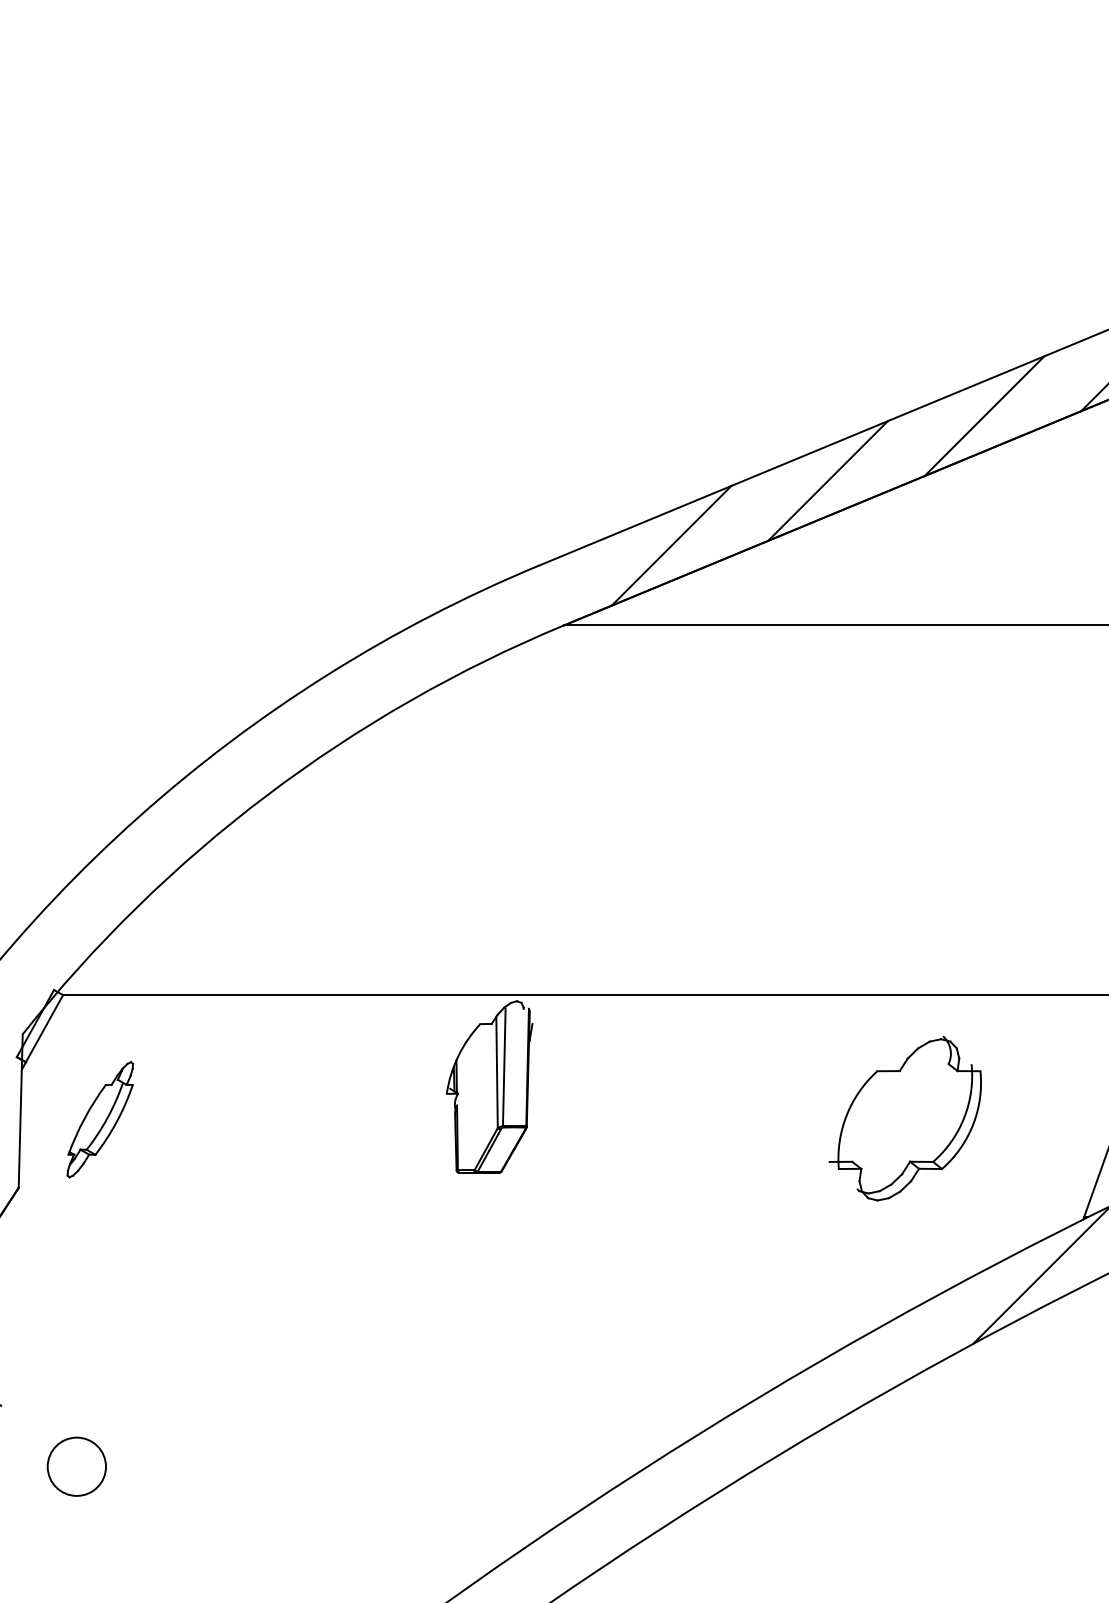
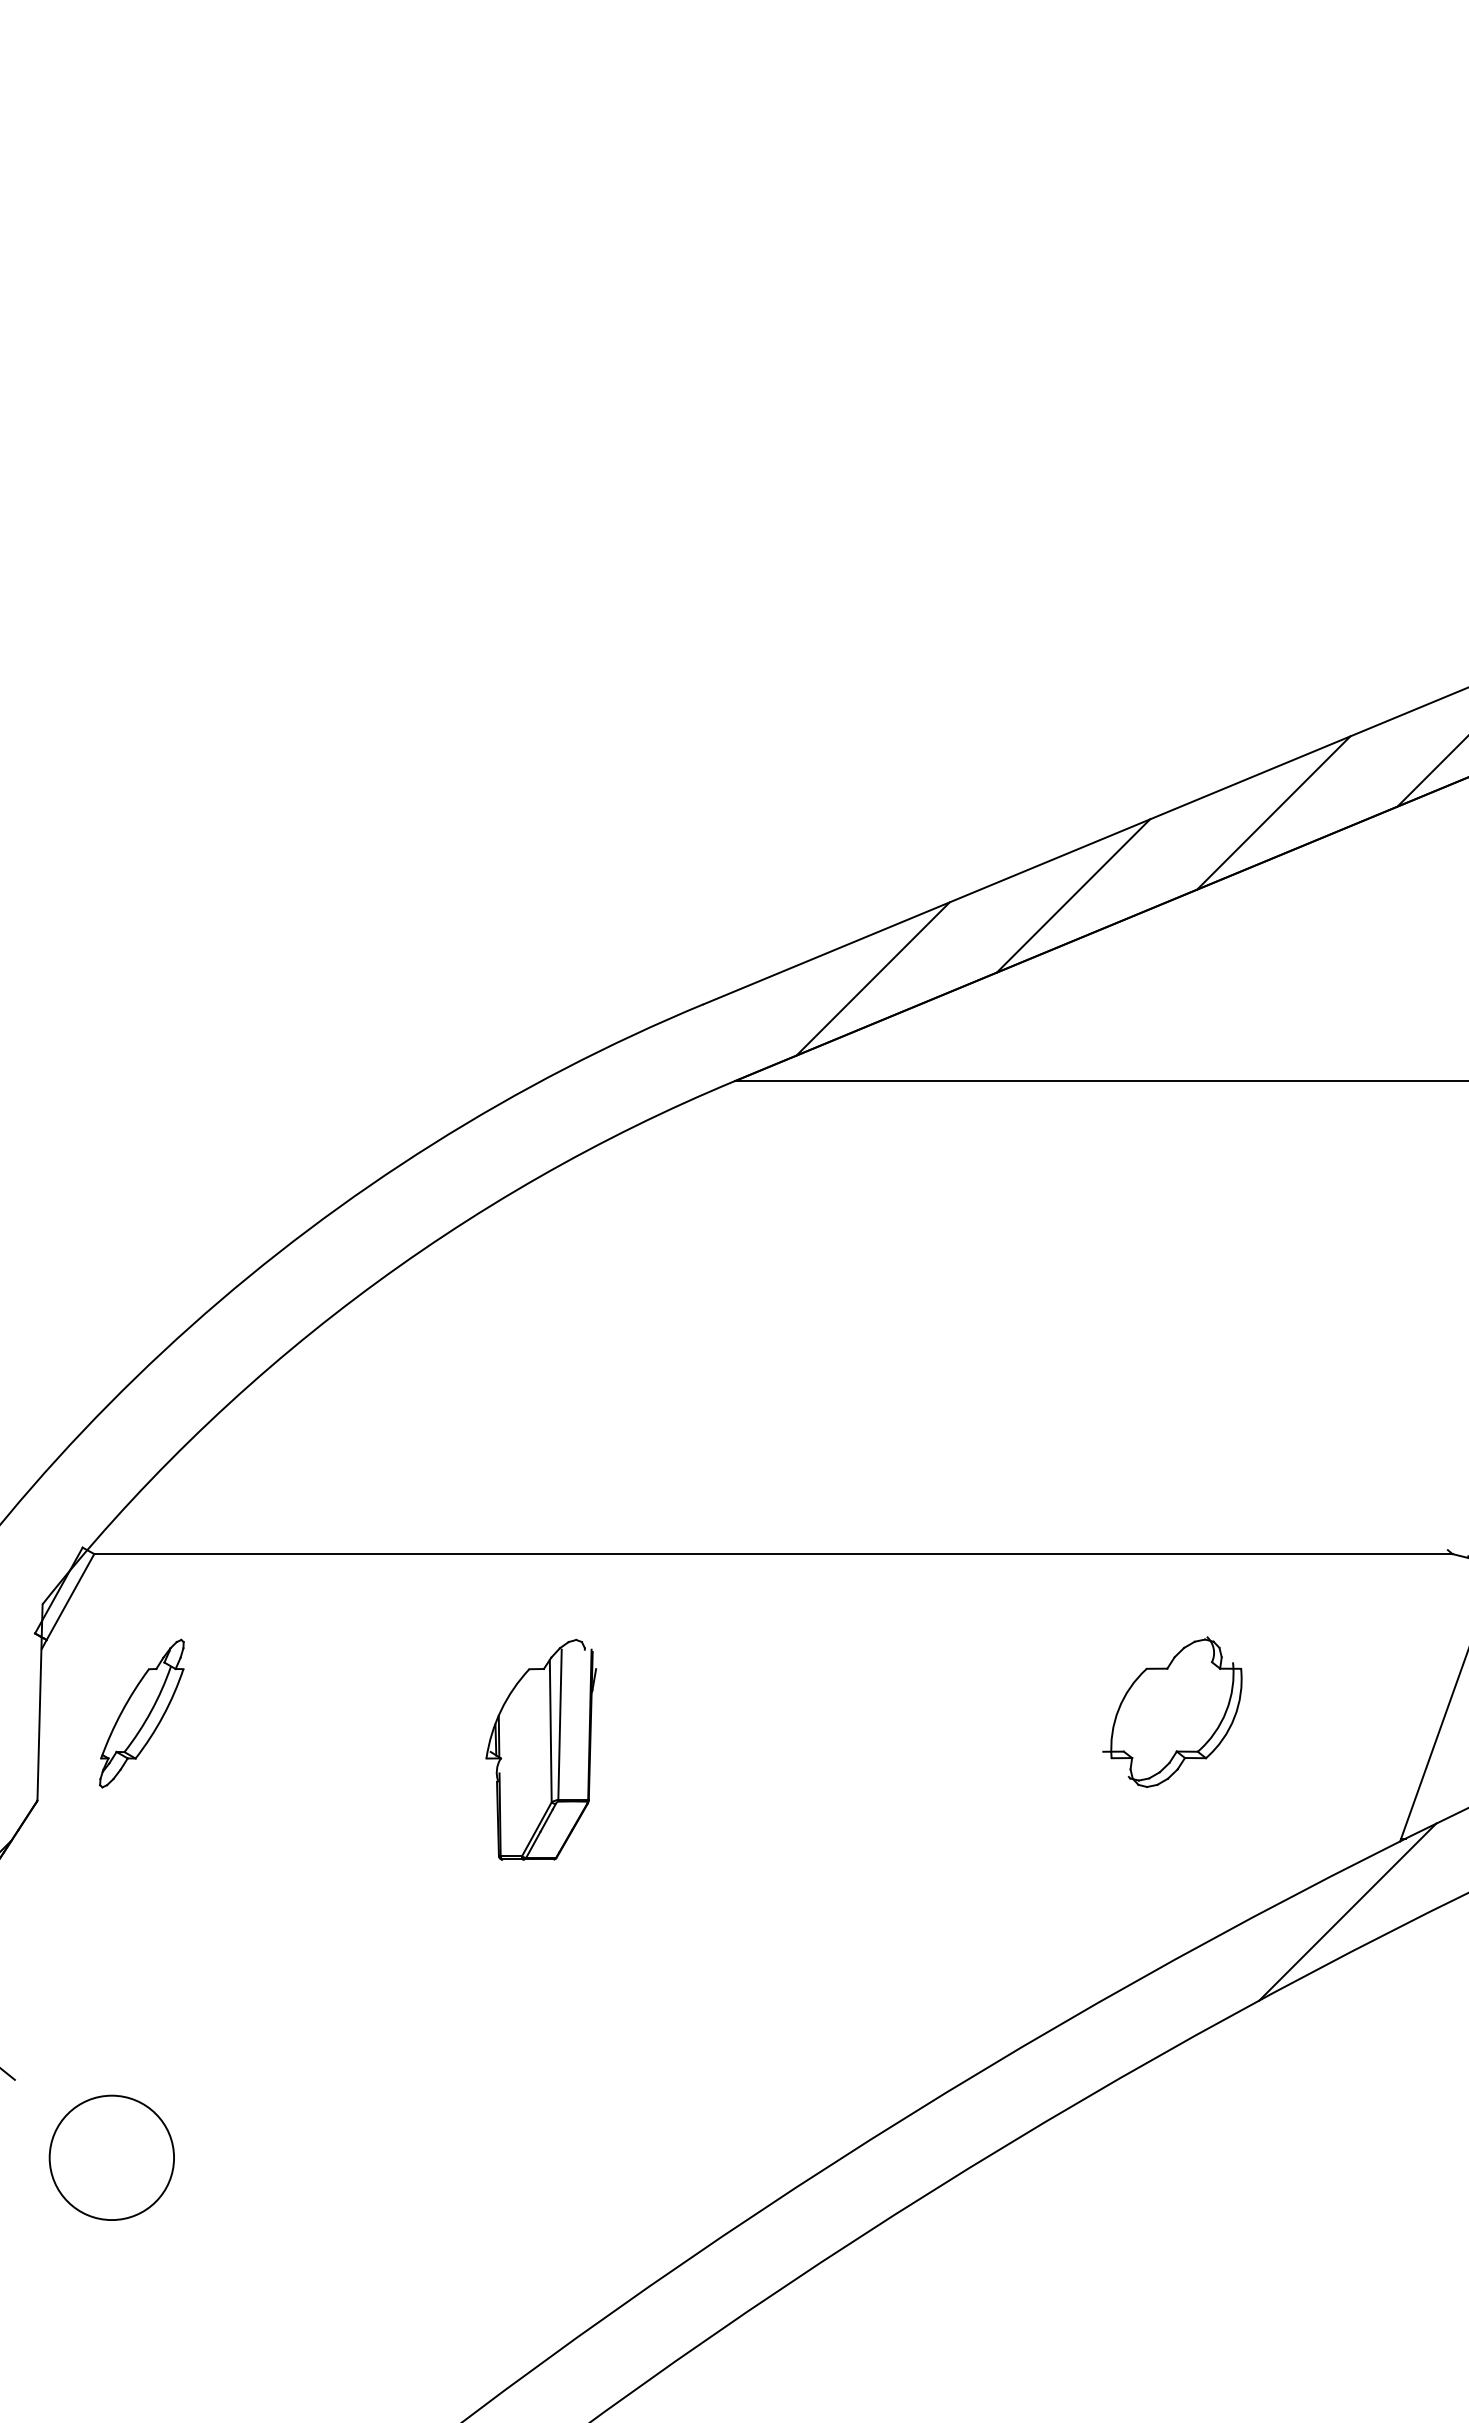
part: (489, 1086) -> (540, 1749), moved
part: (905, 1118) -> (1172, 1711), size x0.71
circle: (76, 1466) -> (111, 2157), size x1.67

